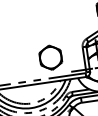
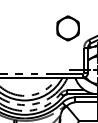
part: (50, 57) -> (67, 28), moved

